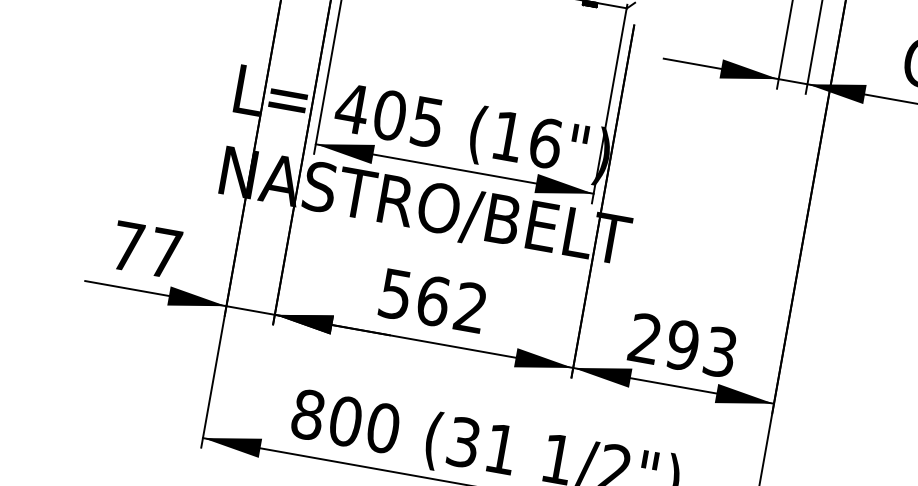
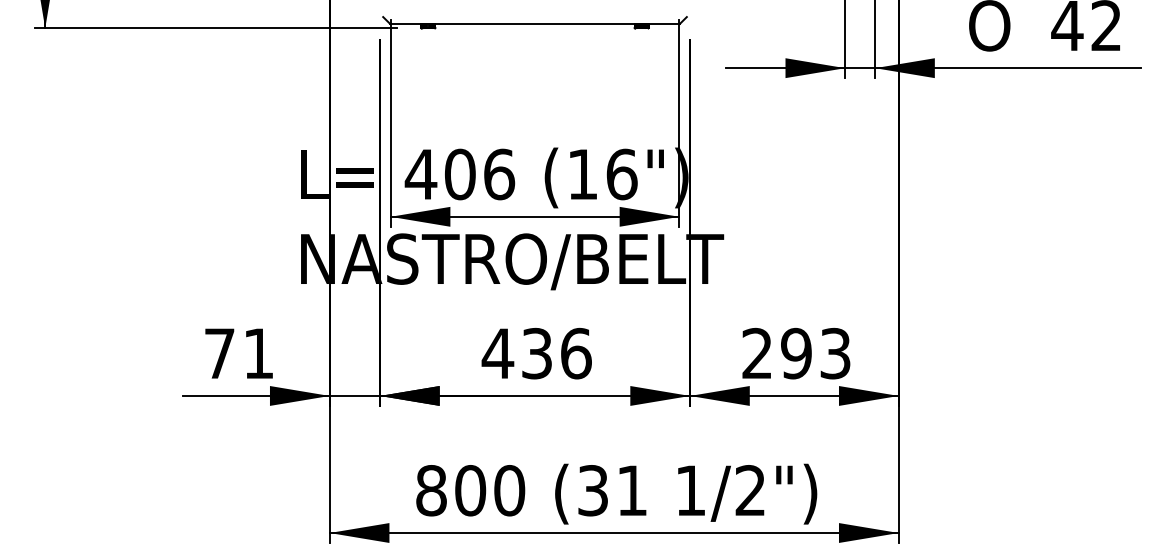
text: (427, 122) -> (499, 174), 405 -> 406
text: (165, 253) -> (258, 353), 77 -> 71
text: (432, 300) -> (536, 353), 562 -> 436

